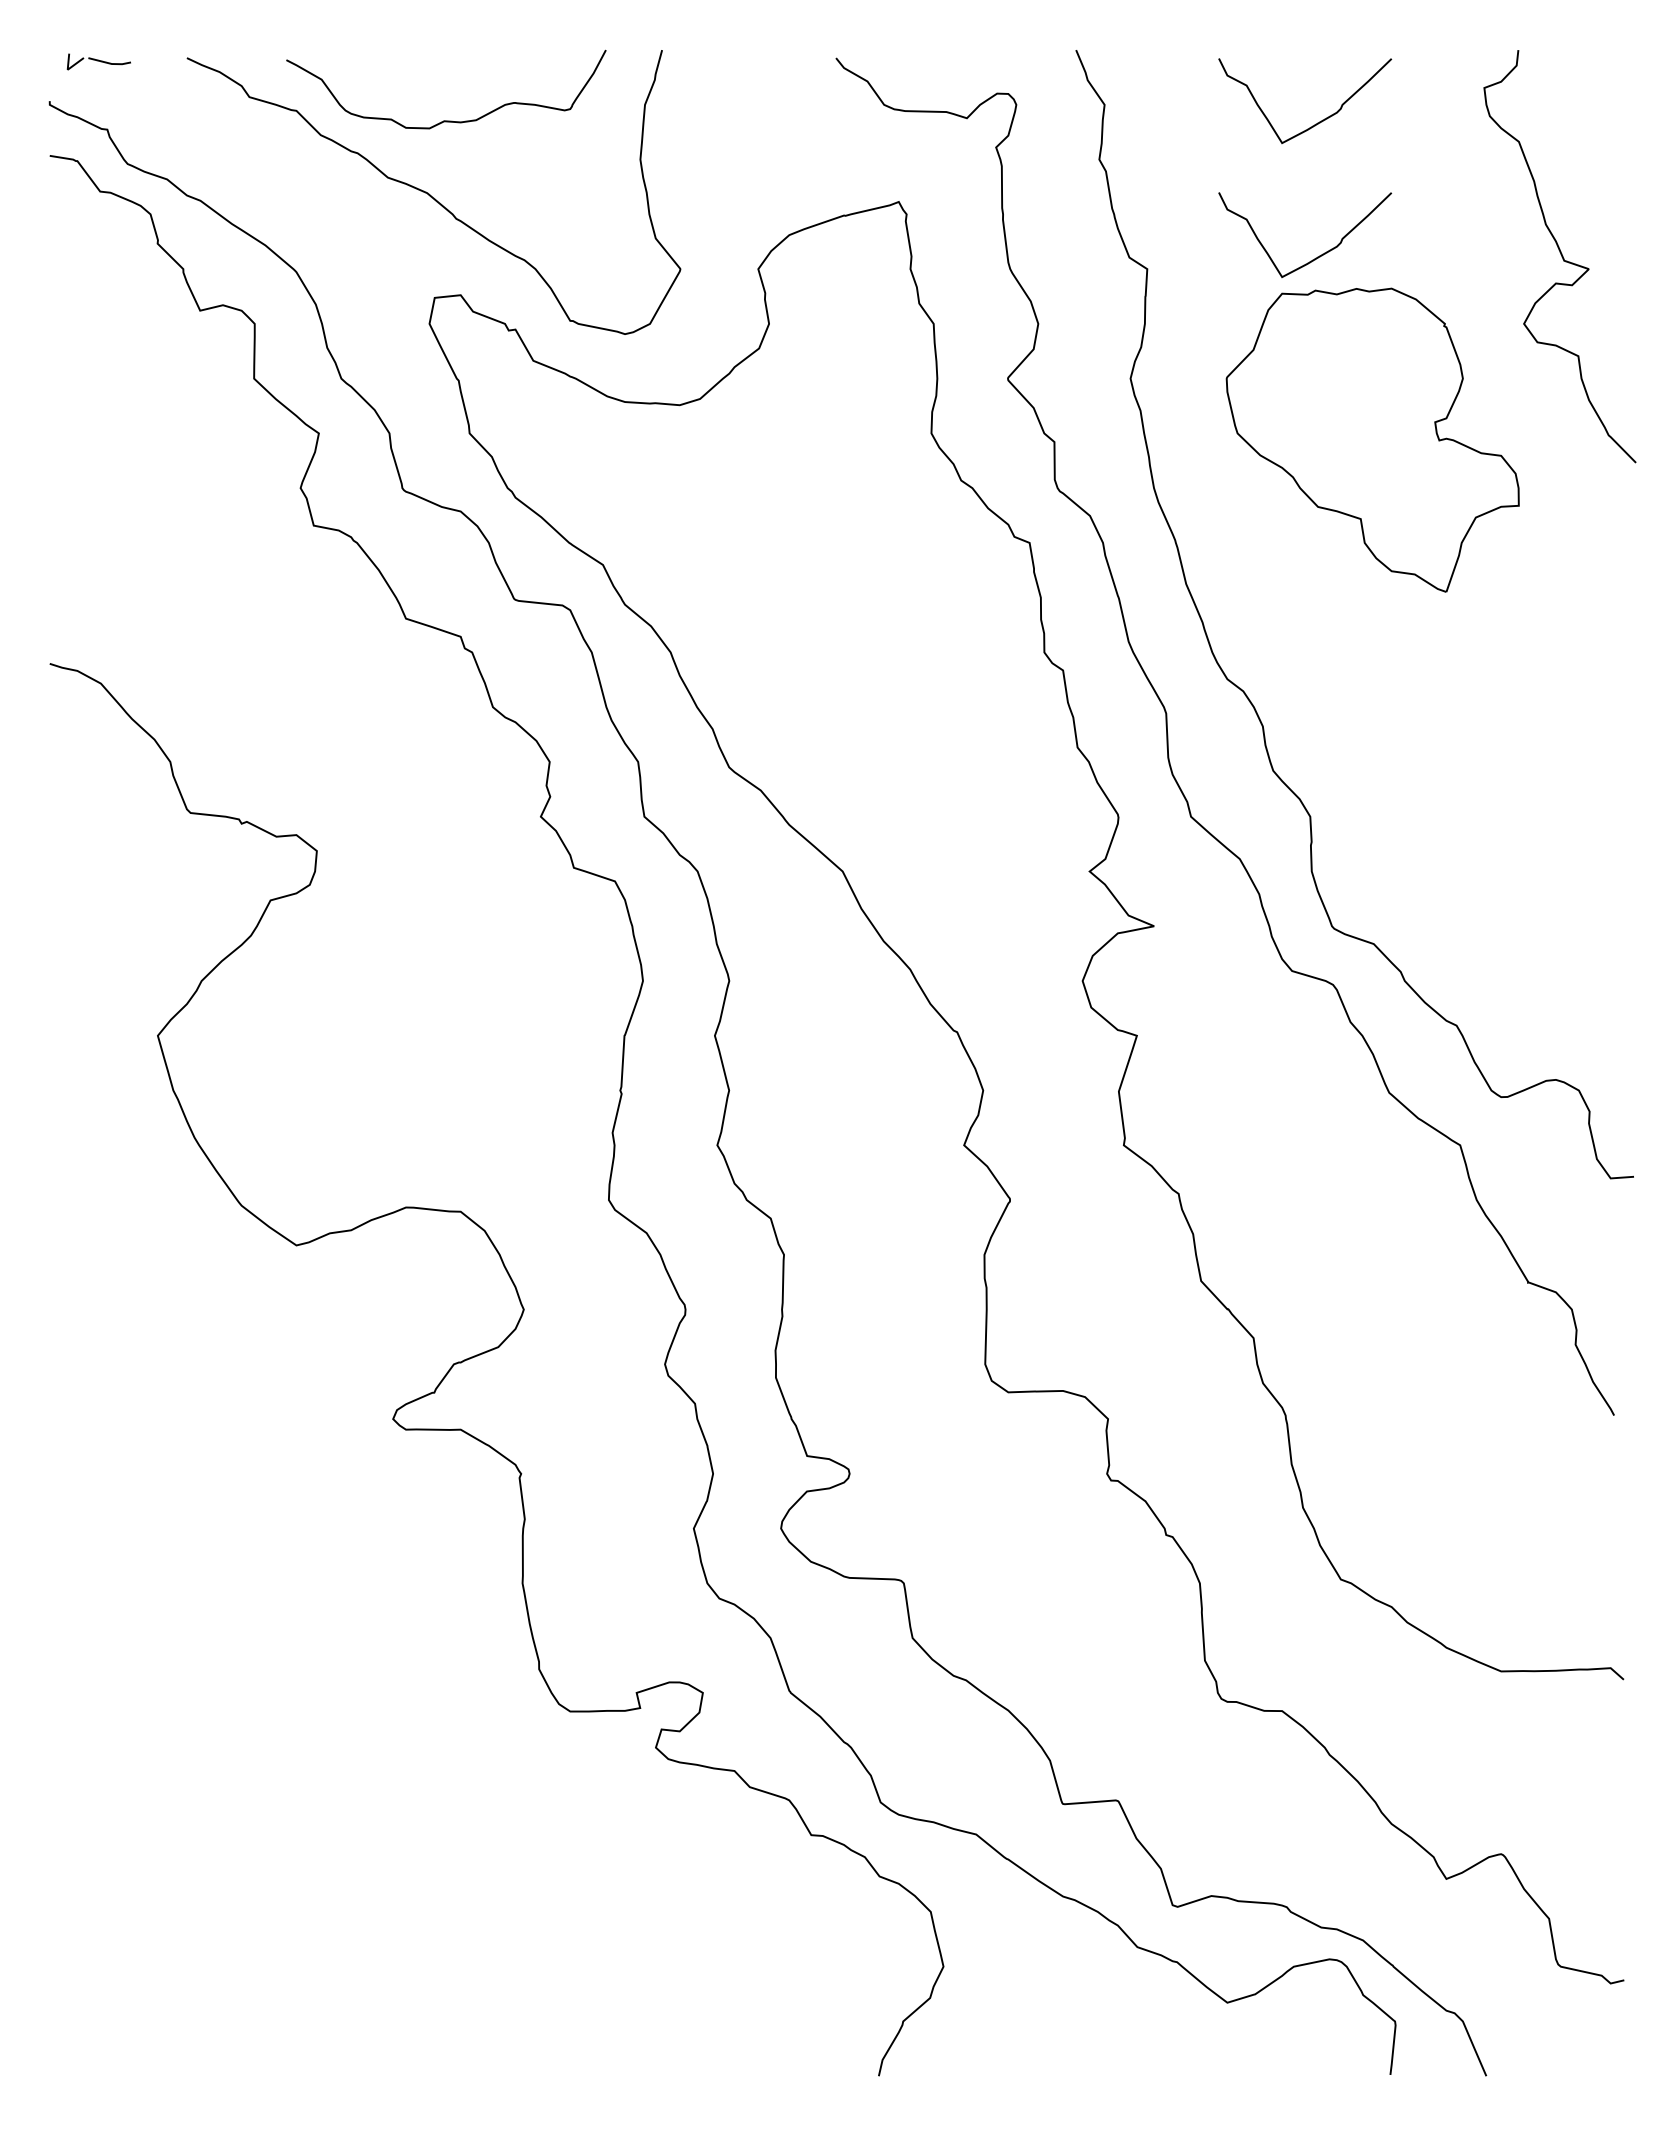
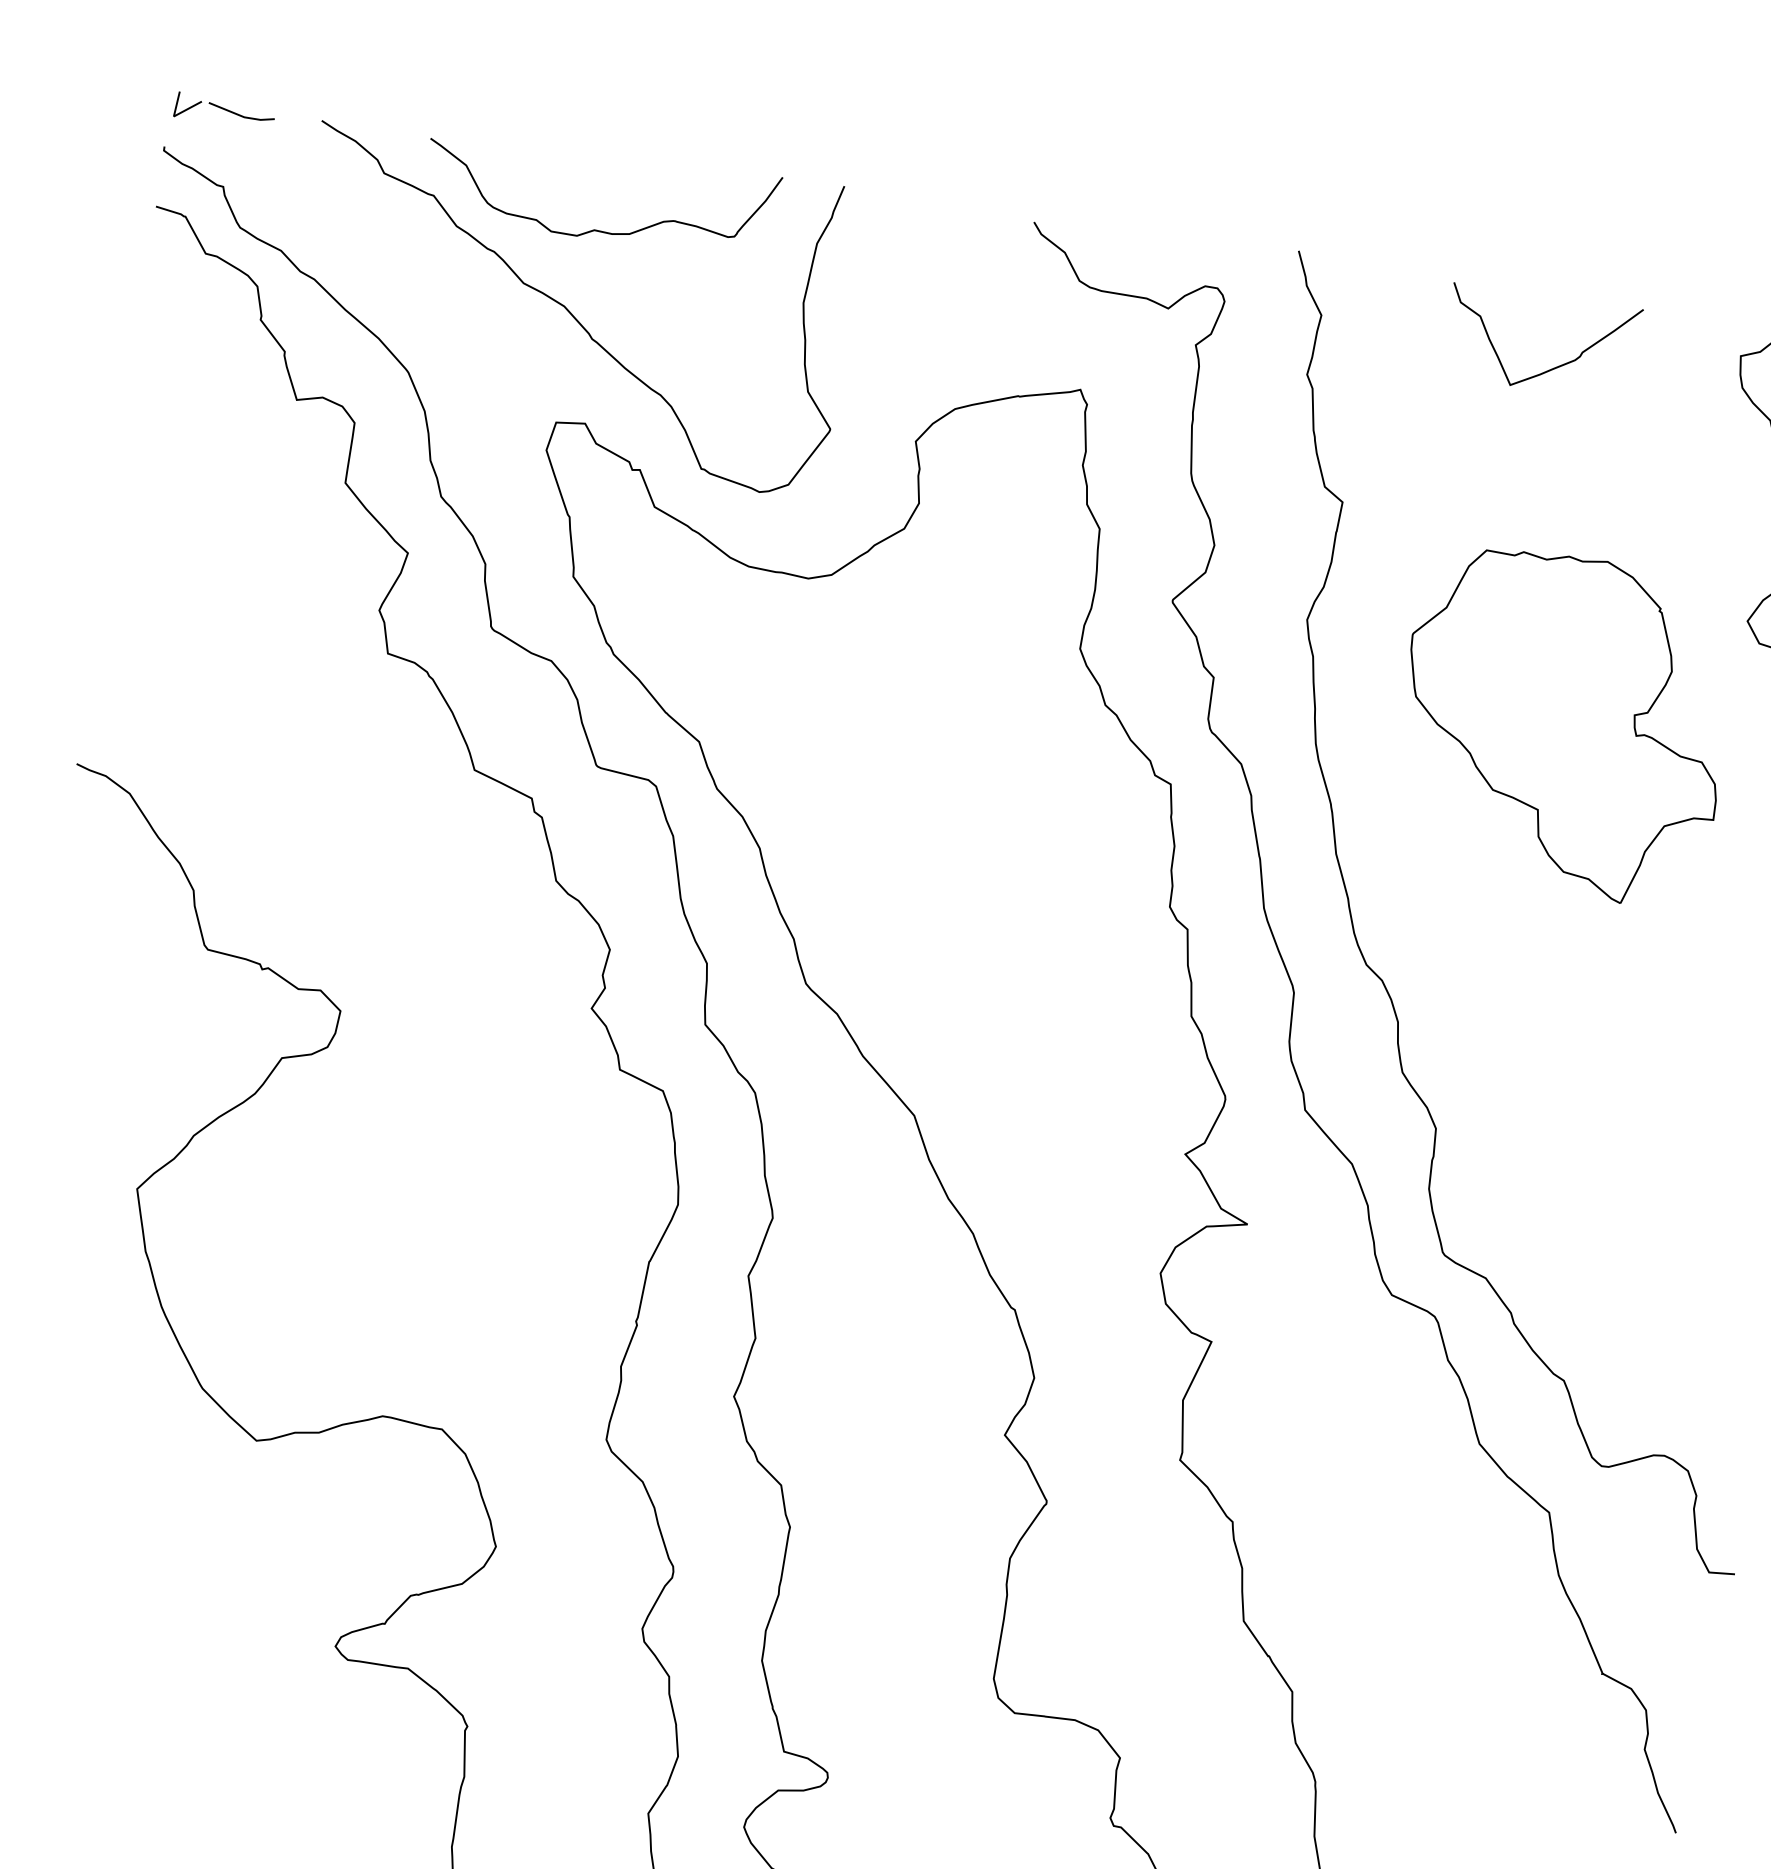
part: (98, 61) -> (224, 110), size x1.43
curve: (1317, 256) -> (1531, 515), removed

